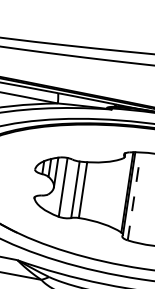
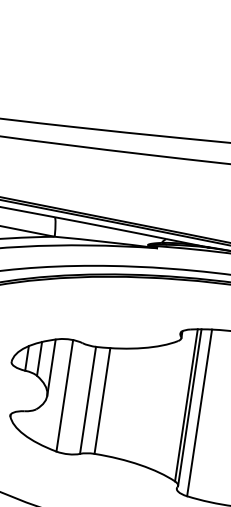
line: (134, 195) -> (199, 411), dashed -> solid

